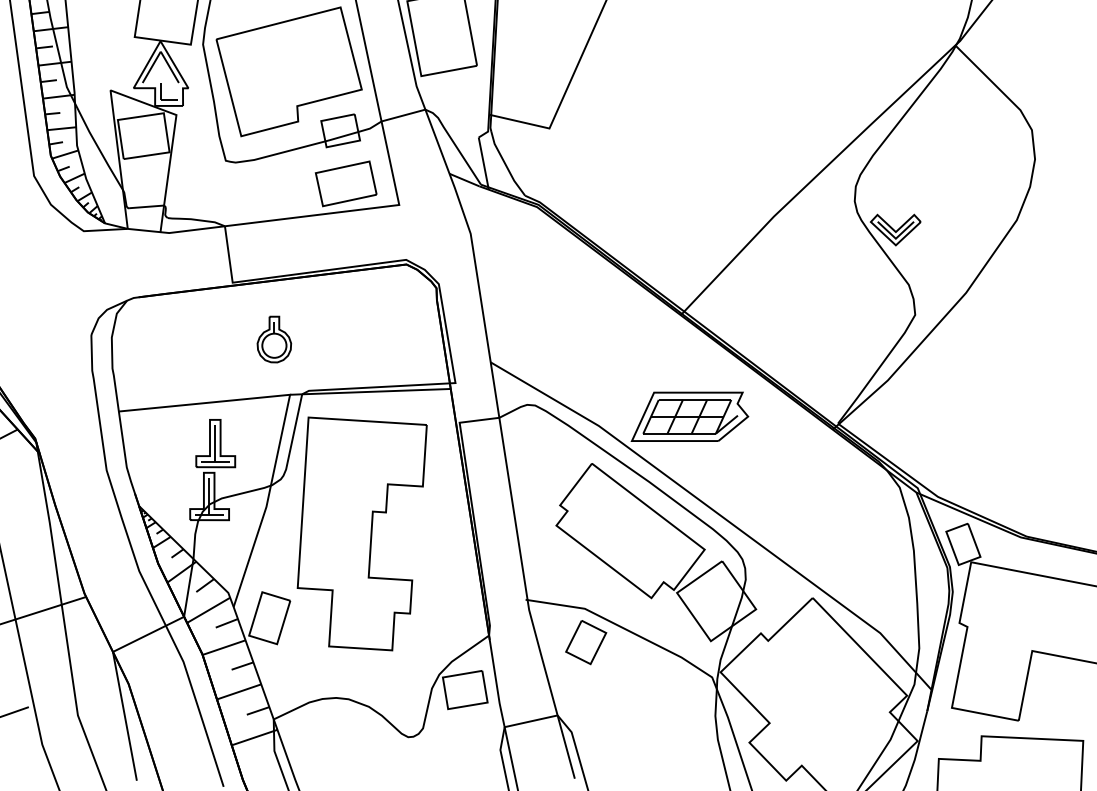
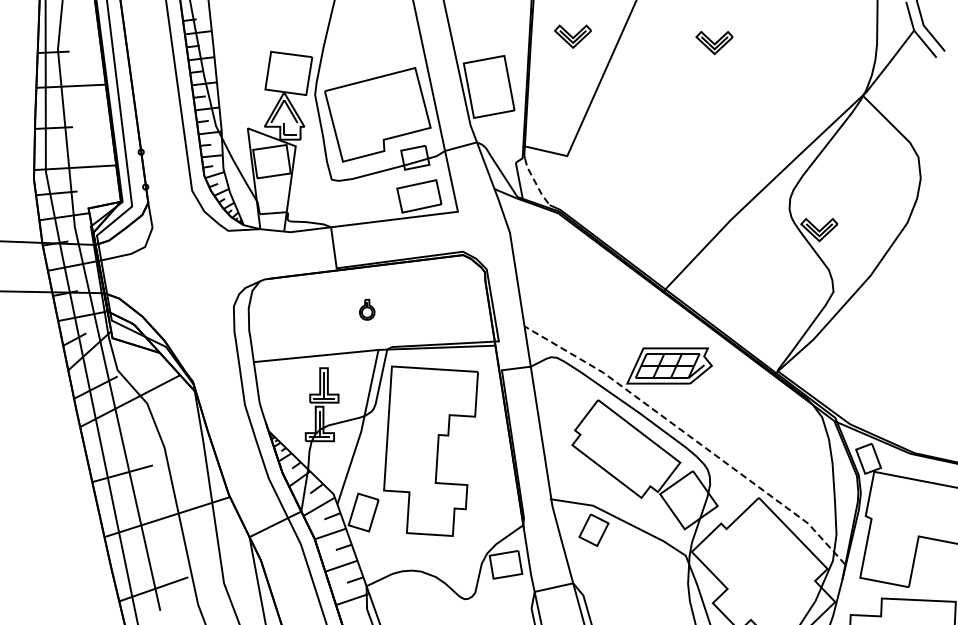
line: (505, 164) -> (535, 182), solid -> dashed
part: (274, 339) -> (367, 309), size x0.6
line: (718, 515) -> (690, 437), solid -> dashed

